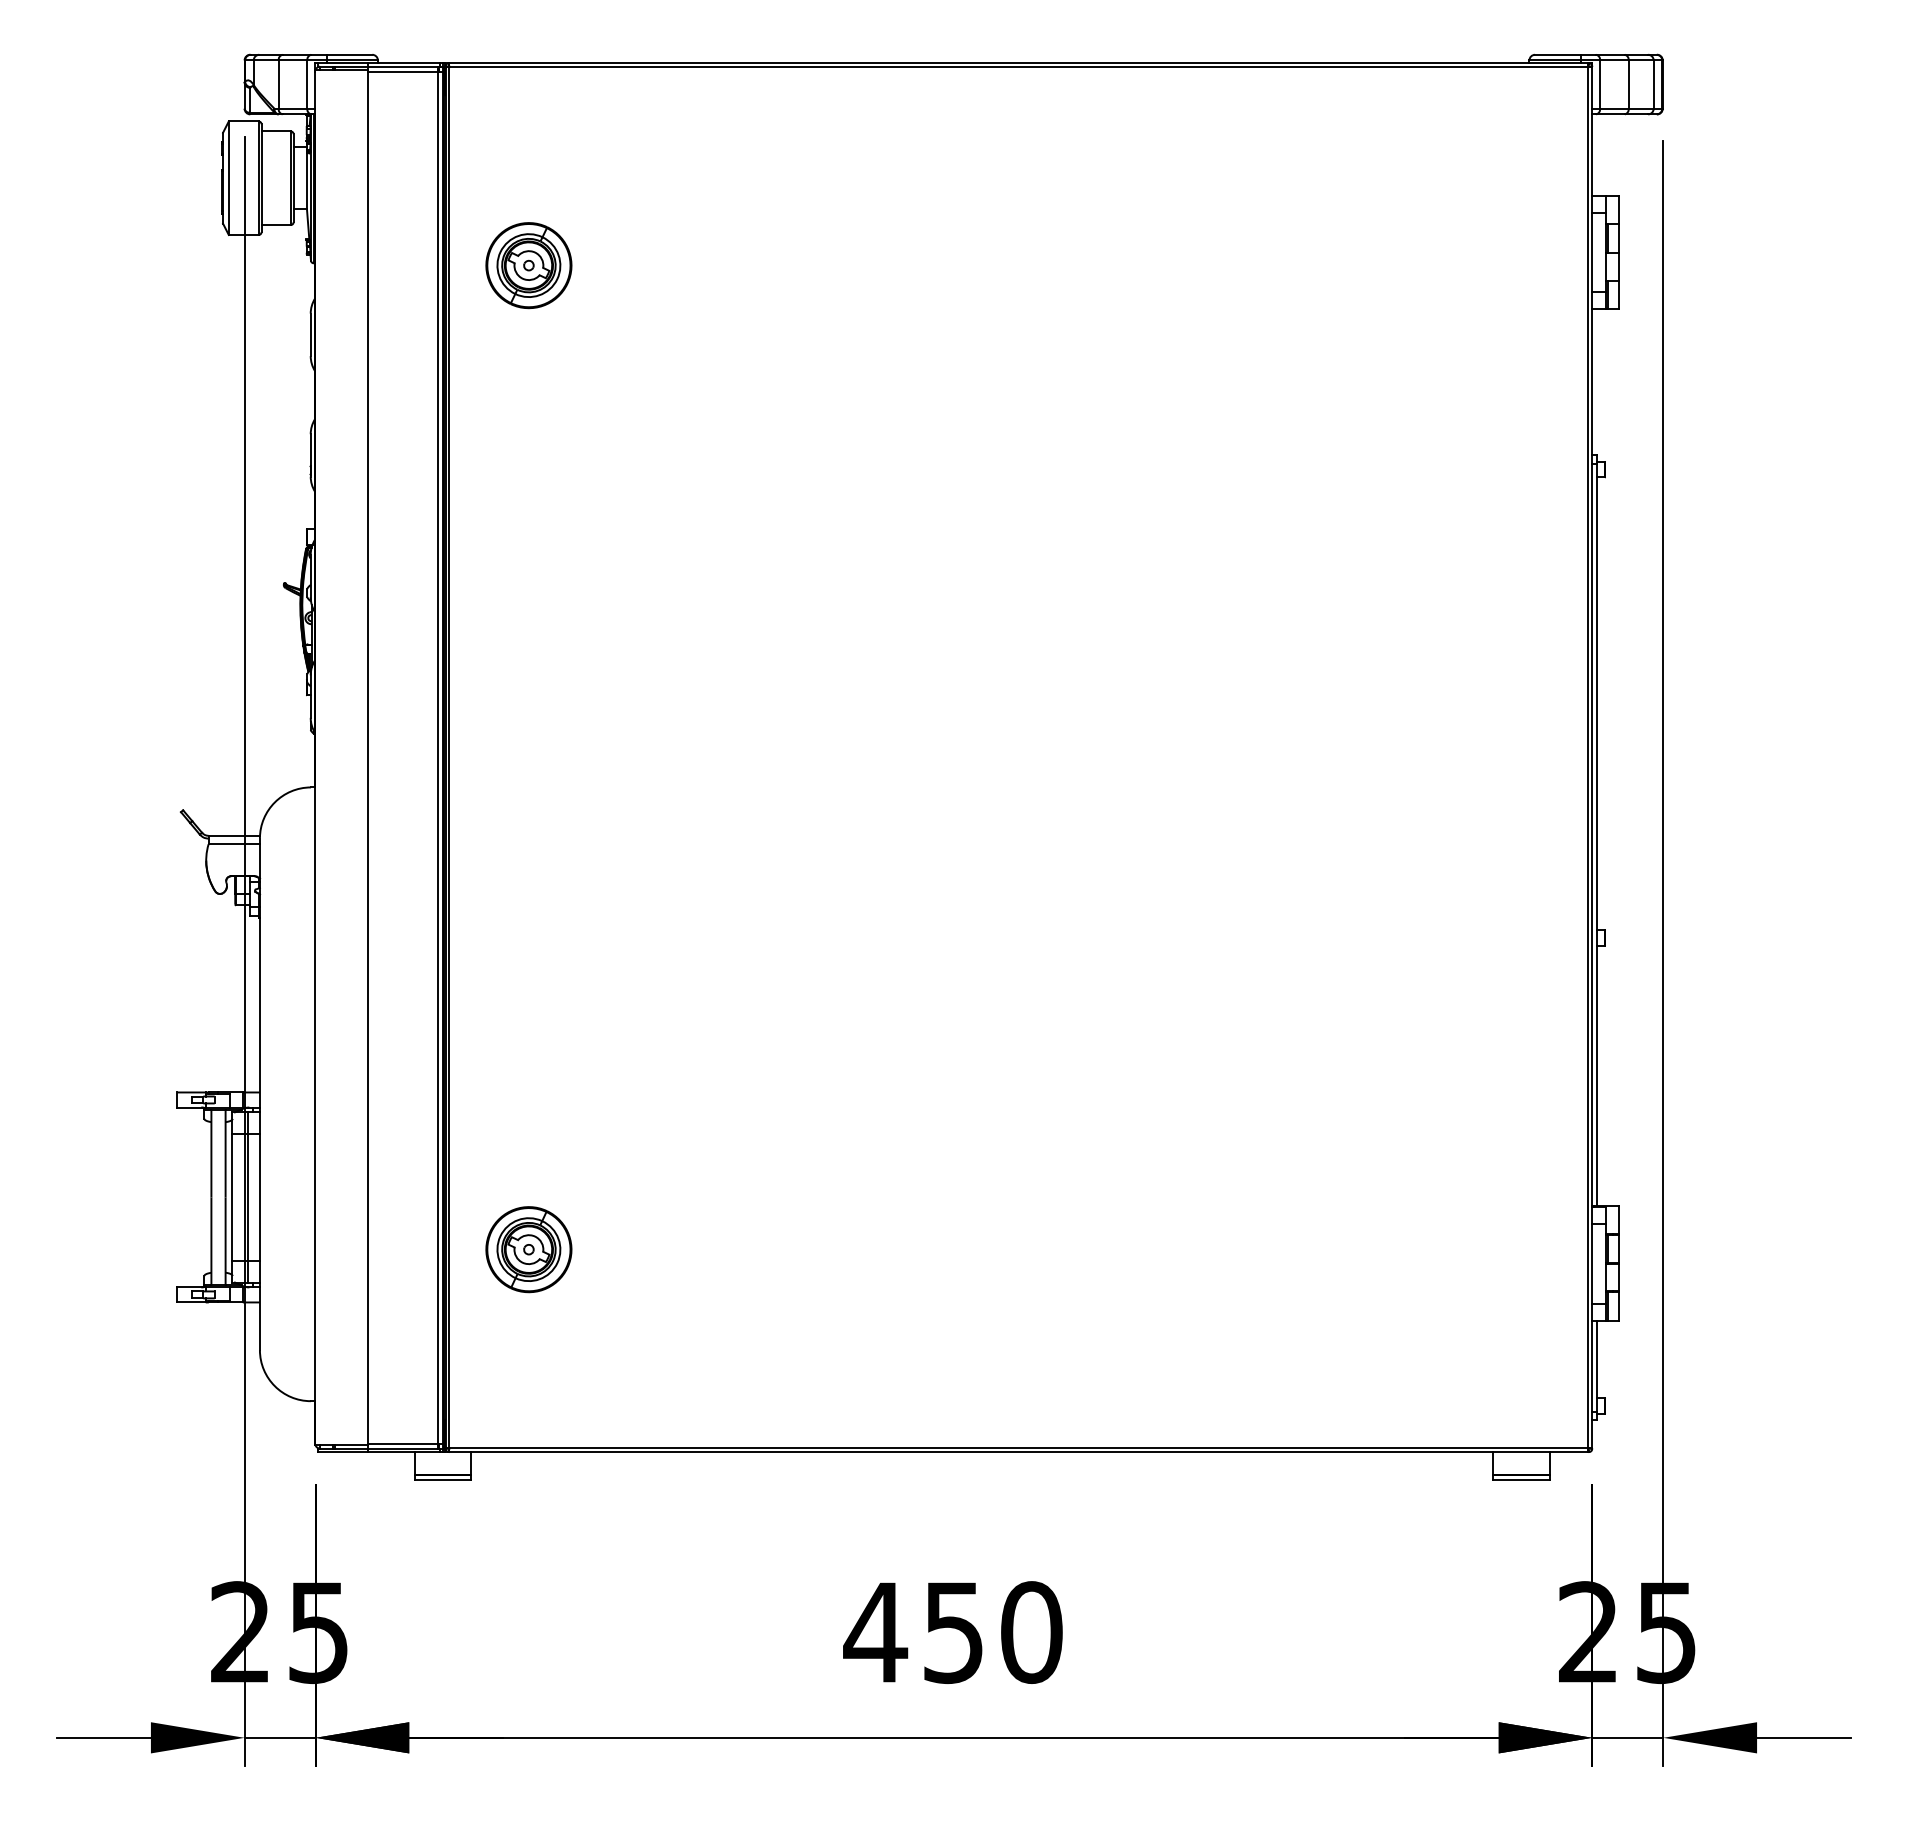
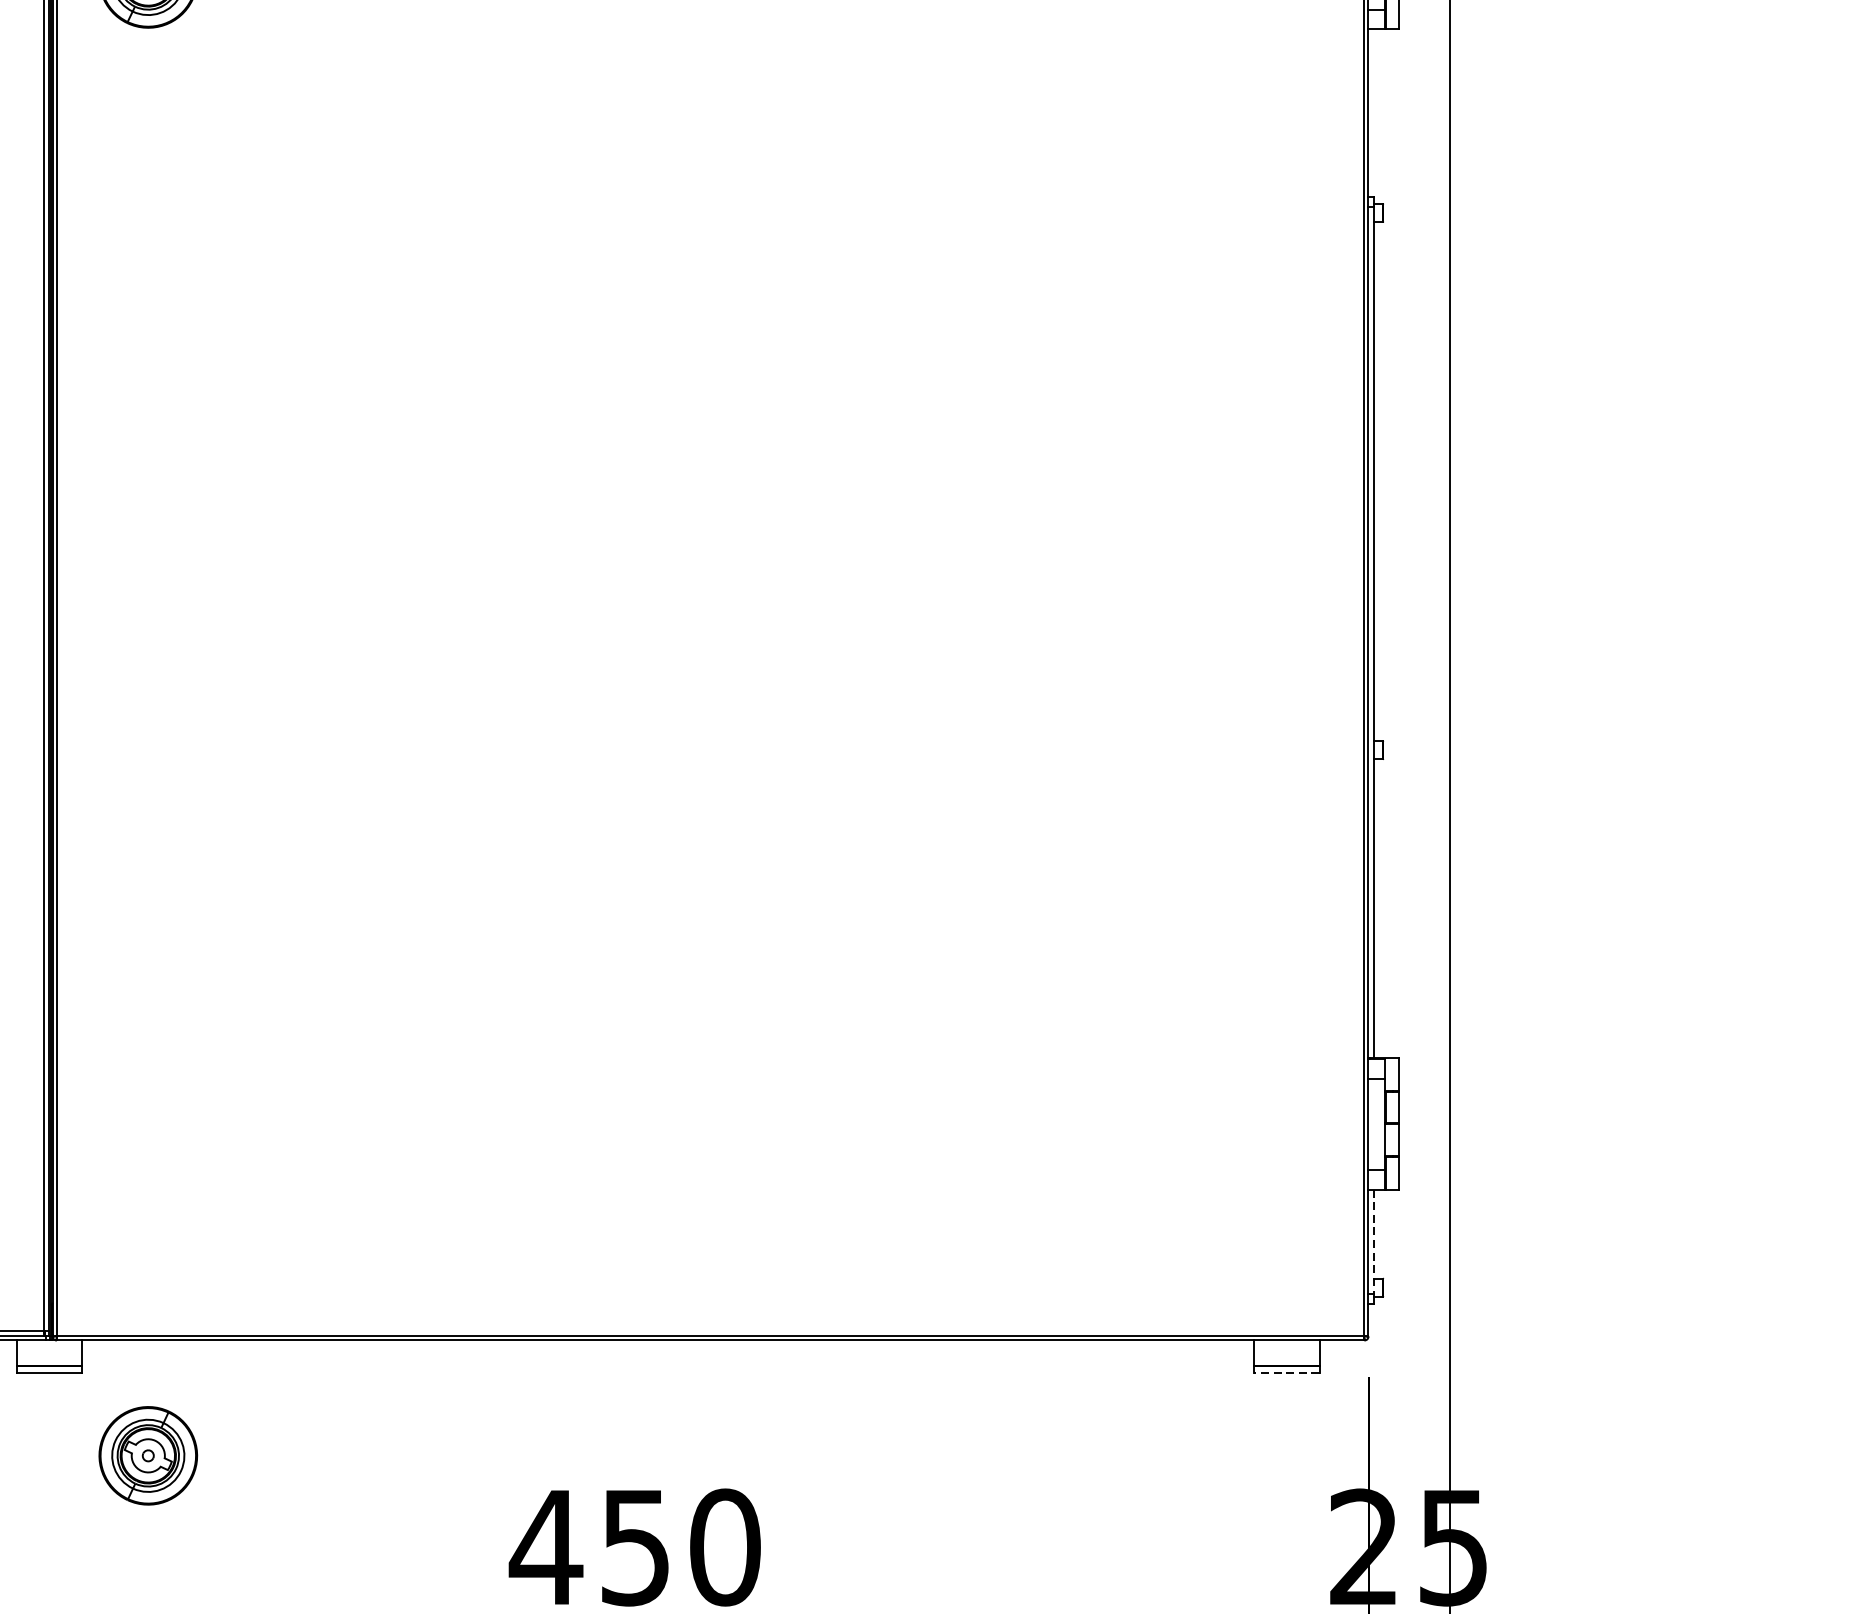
part: (528, 1249) -> (147, 1455), moved
line: (1596, 1366) -> (1373, 1242), solid -> dashed
line: (1520, 1480) -> (1286, 1373), solid -> dashed

